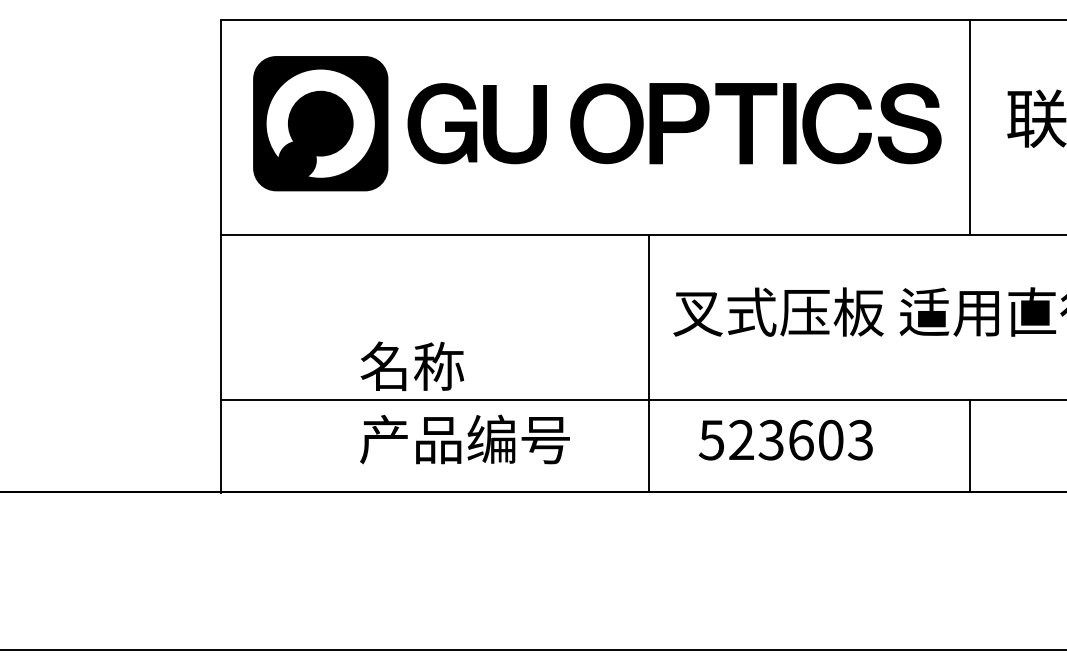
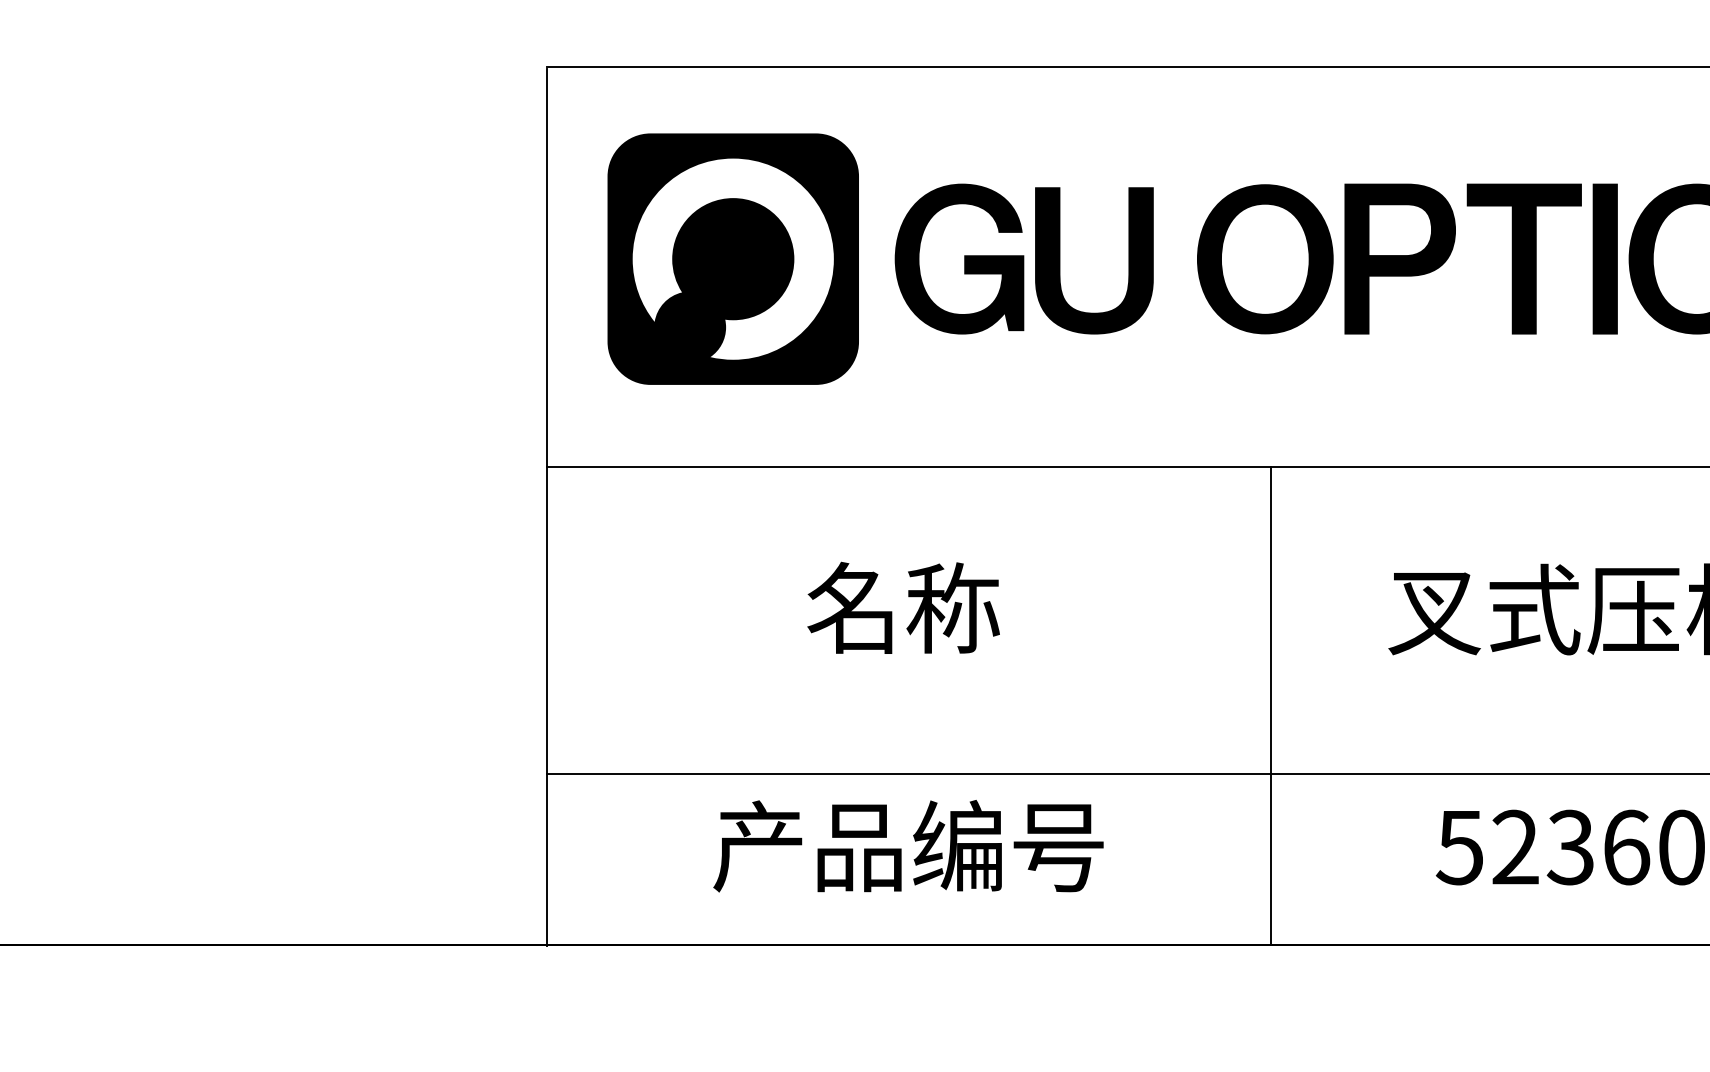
line: (649, 363) -> (1271, 704), moved
text: (412, 365) -> (903, 606), moved
text: (464, 439) -> (907, 846), moved

